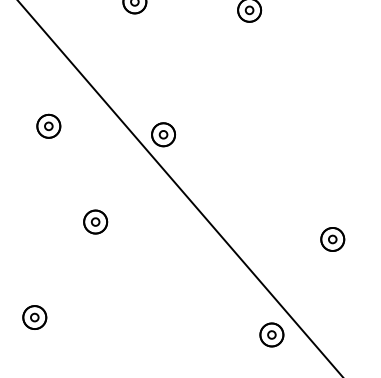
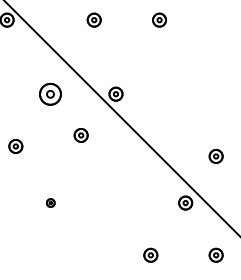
part: (48, 125) -> (50, 93), size x1.6
part: (94, 222) -> (80, 135), moved
part: (331, 239) -> (215, 156), moved
part: (34, 316) -> (50, 202), size x0.6

